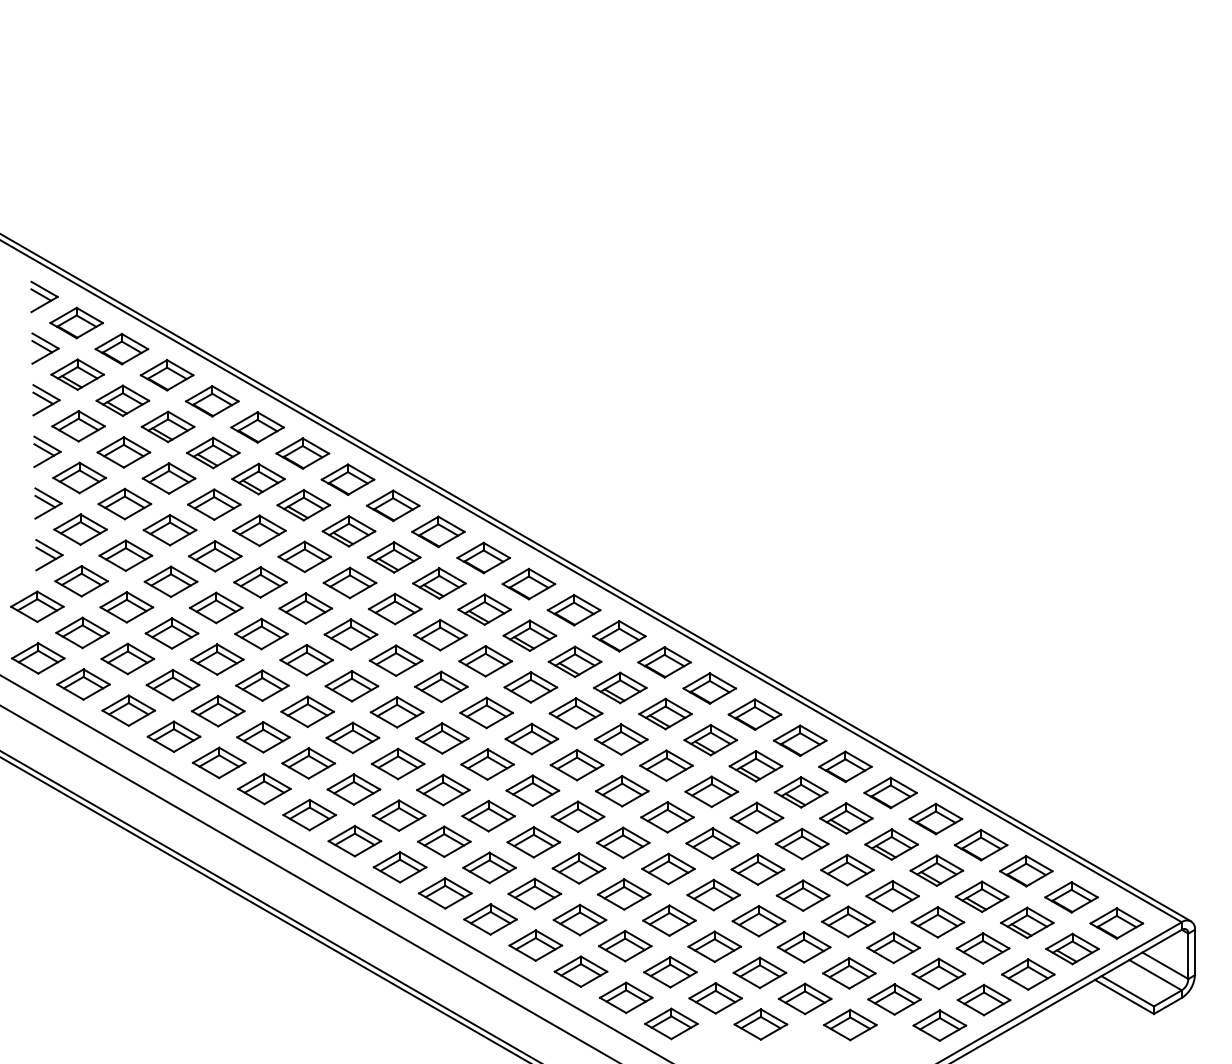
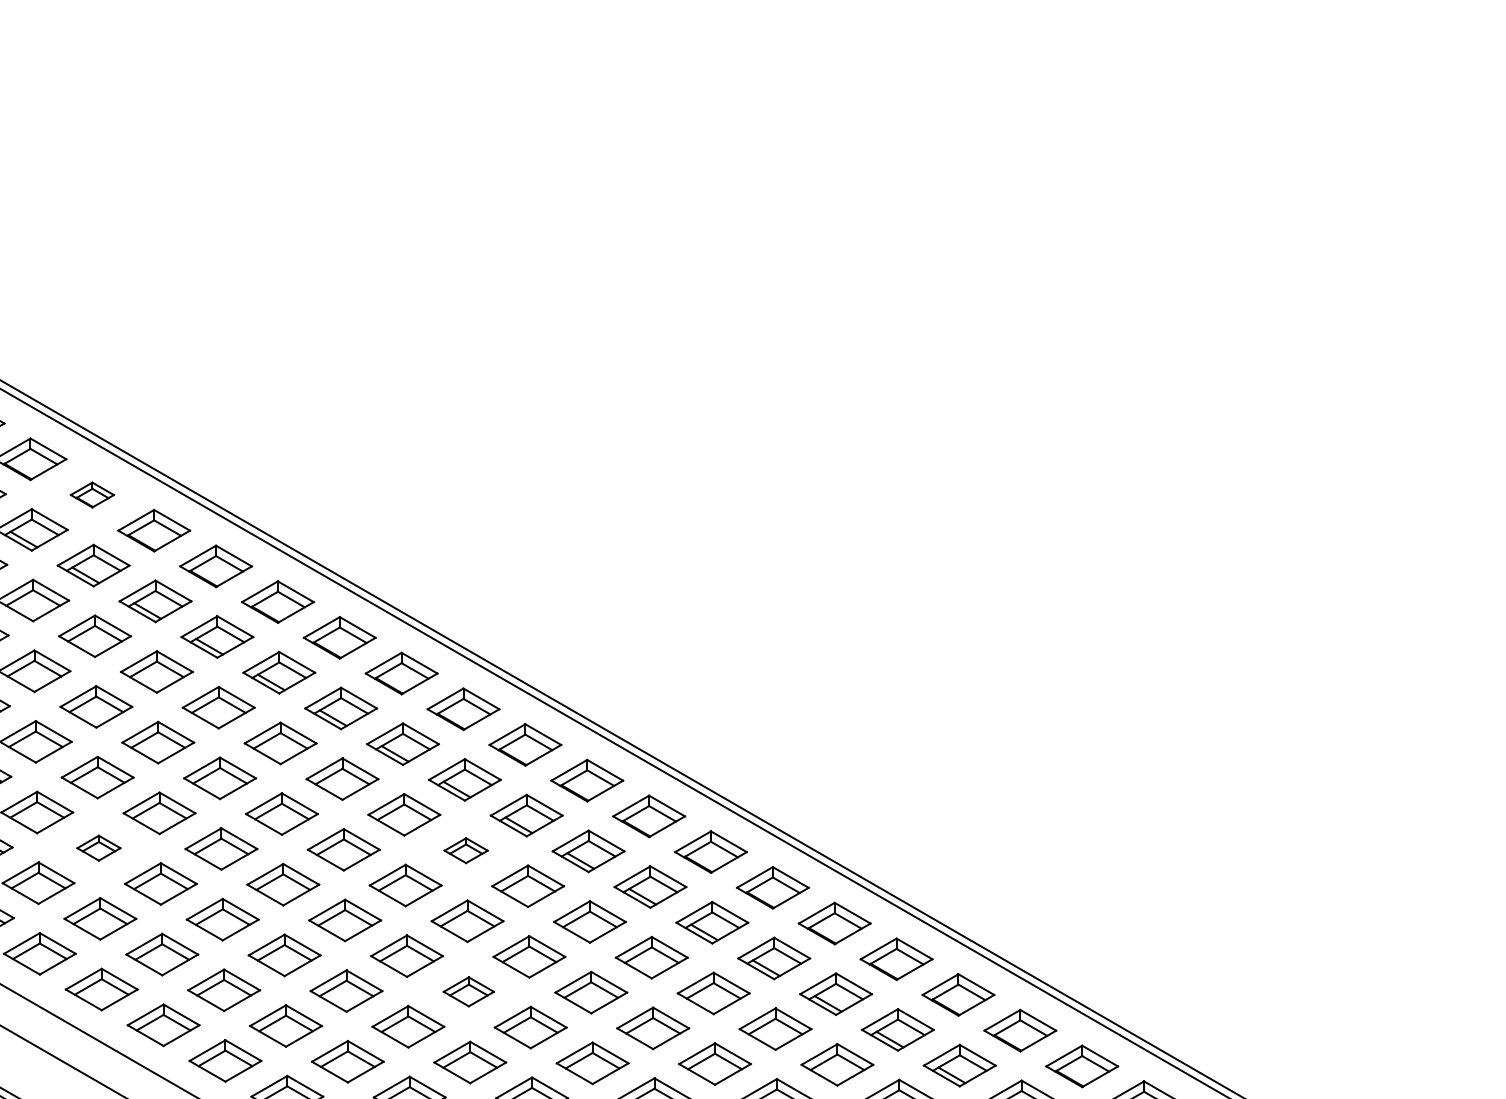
part: (212, 401) -> (92, 495), size x0.6
part: (216, 659) -> (98, 848), size x0.6
part: (485, 661) -> (466, 850), size x0.6
part: (487, 764) -> (468, 991), size x0.7

